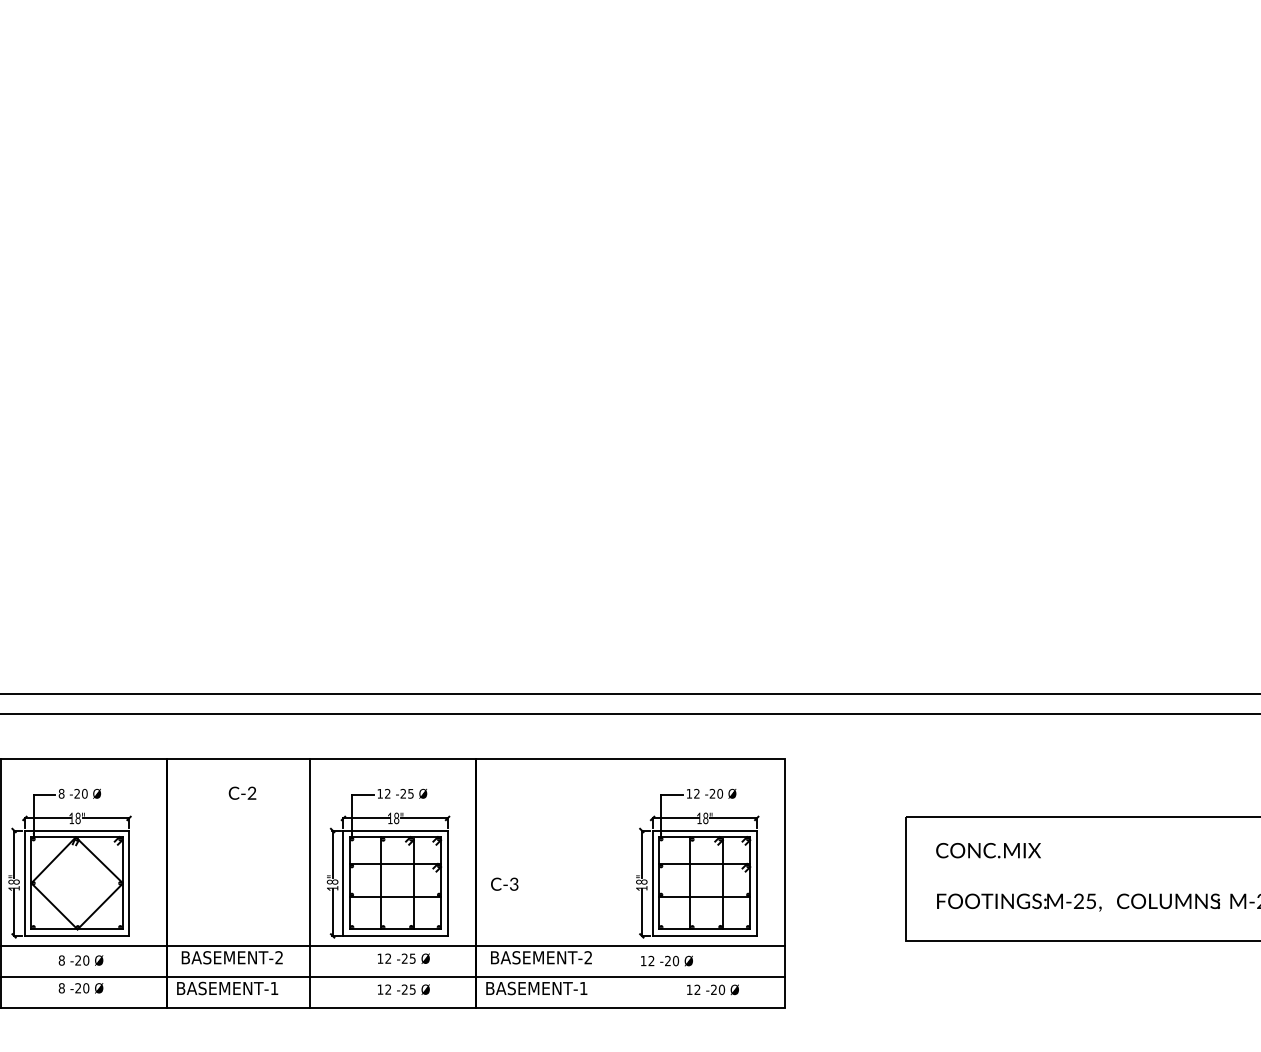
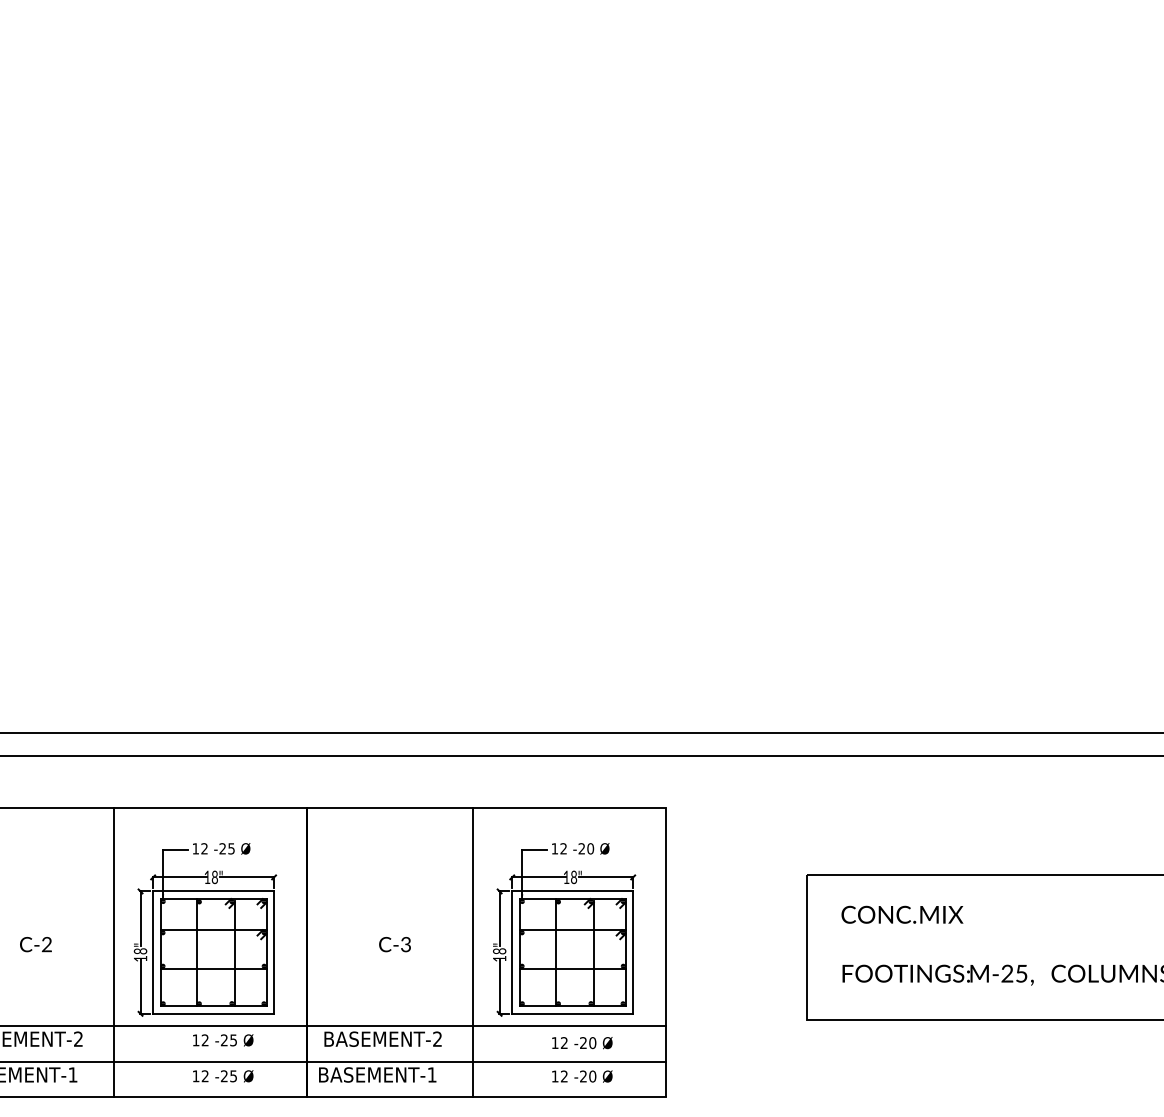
text: (242, 792) -> (35, 943), moved
line: (618, 882) -> (472, 951), added
text: (504, 883) -> (394, 943), moved
text: (666, 960) -> (581, 1042), moved

